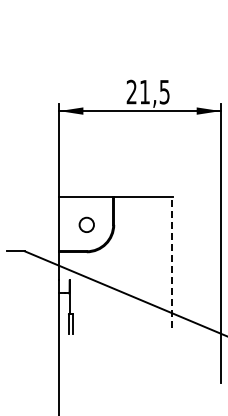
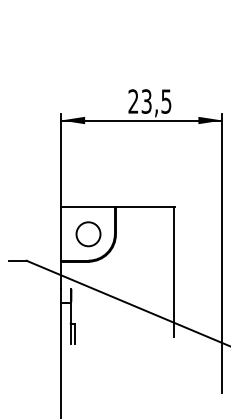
text: (144, 92) -> (146, 101), 21,5 -> 23,5
circle: (86, 225) -> (88, 234), size x1.67
line: (172, 262) -> (174, 271), dashed -> solid

